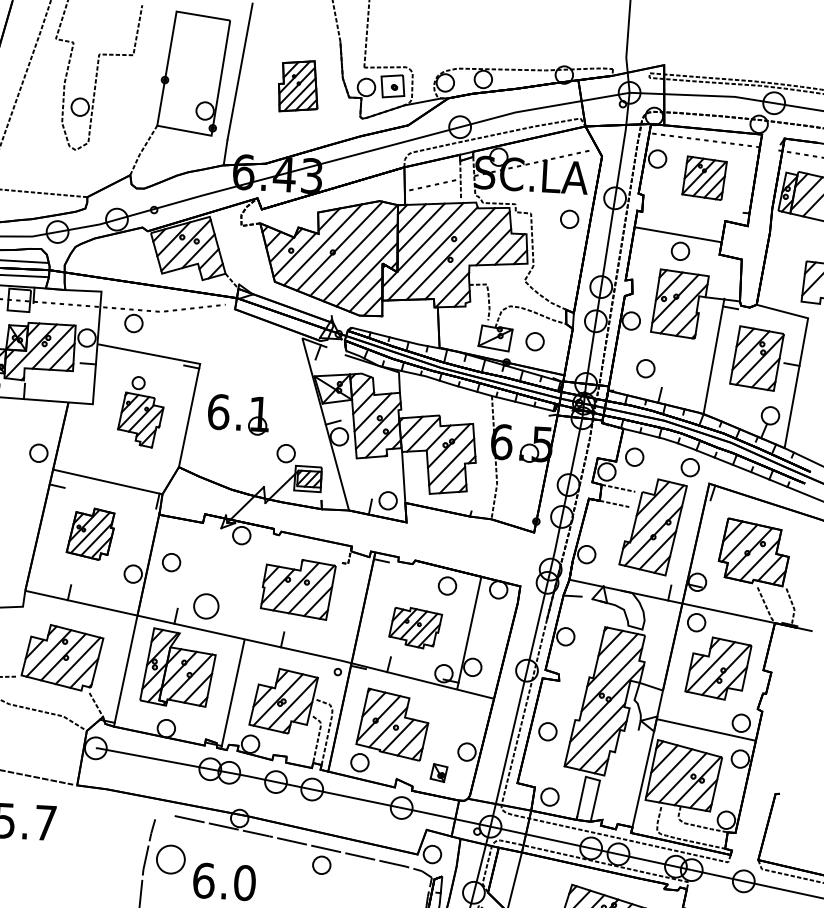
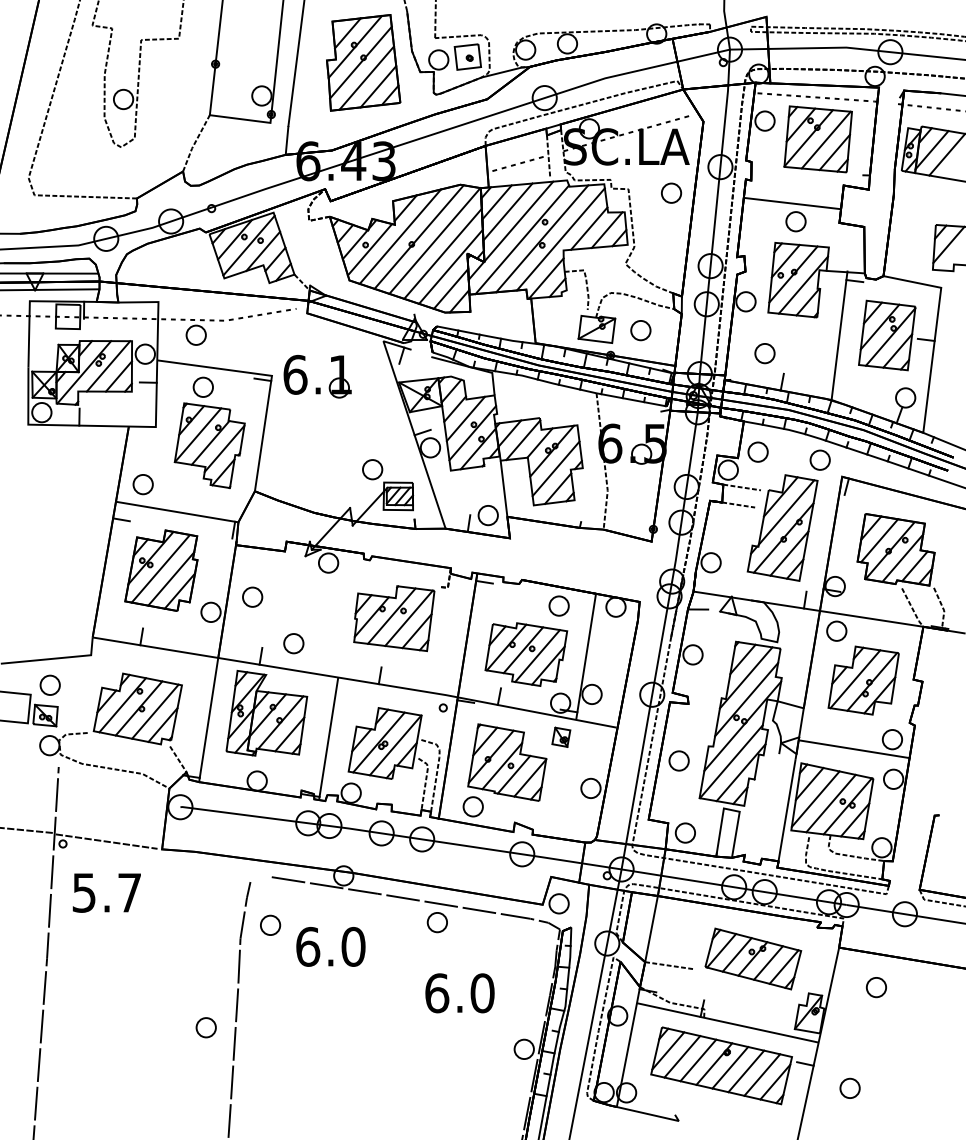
part: (298, 85) -> (363, 62), size x1.67
part: (704, 178) -> (817, 139), size x1.43
part: (140, 411) -> (209, 432), size x1.43
part: (229, 415) -> (307, 378), moved
part: (38, 453) -> (142, 484), moved
part: (90, 533) -> (161, 570), size x1.43
part: (206, 606) -> (293, 643), size x0.71
part: (415, 628) -> (526, 654), size x1.43
part: (439, 772) -> (561, 736), moved
part: (171, 858) -> (270, 924), size x0.62

